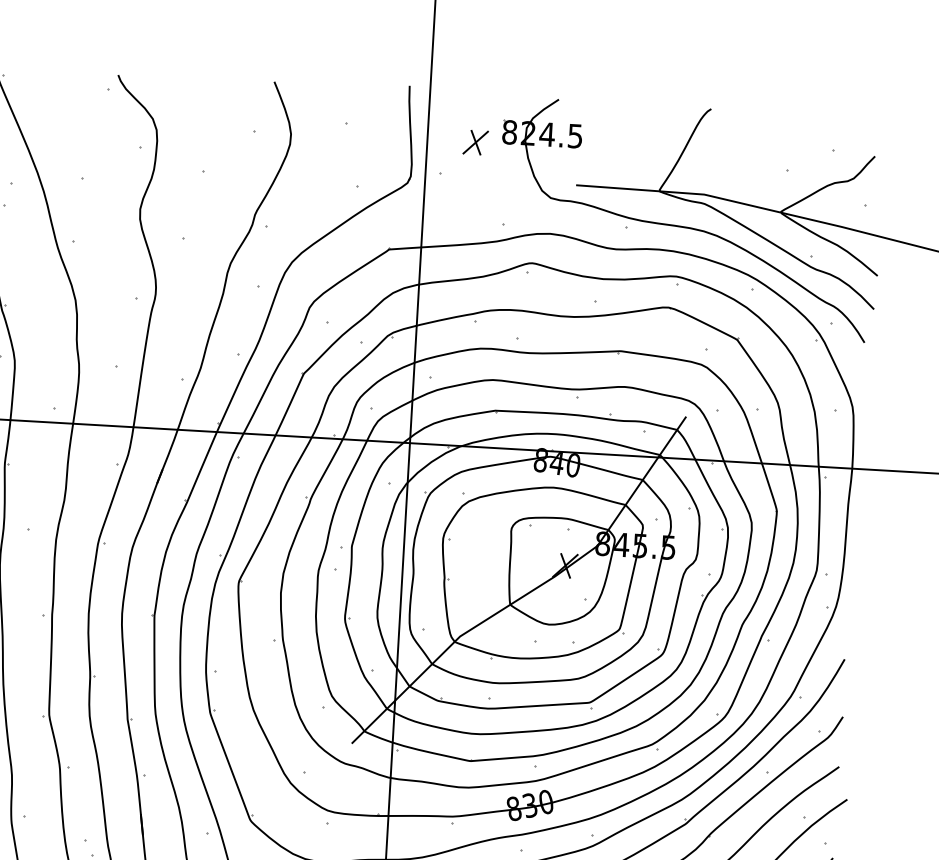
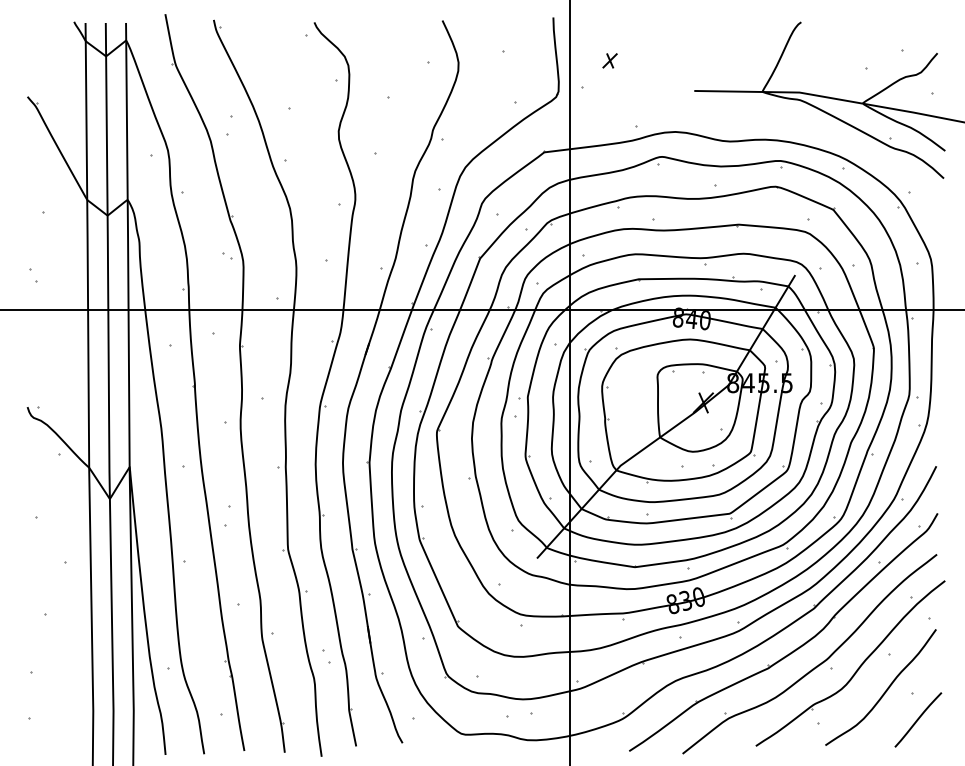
part: (475, 142) -> (609, 60), size x0.7
part: (684, 219) -> (784, 113), removed

